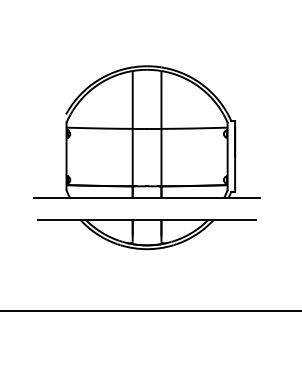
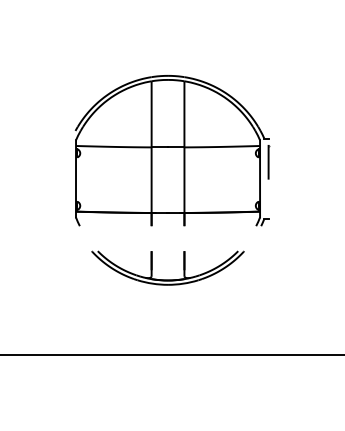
line: (235, 156) -> (268, 178), removed
line: (146, 198) -> (167, 226), removed
line: (146, 220) -> (167, 251), removed

